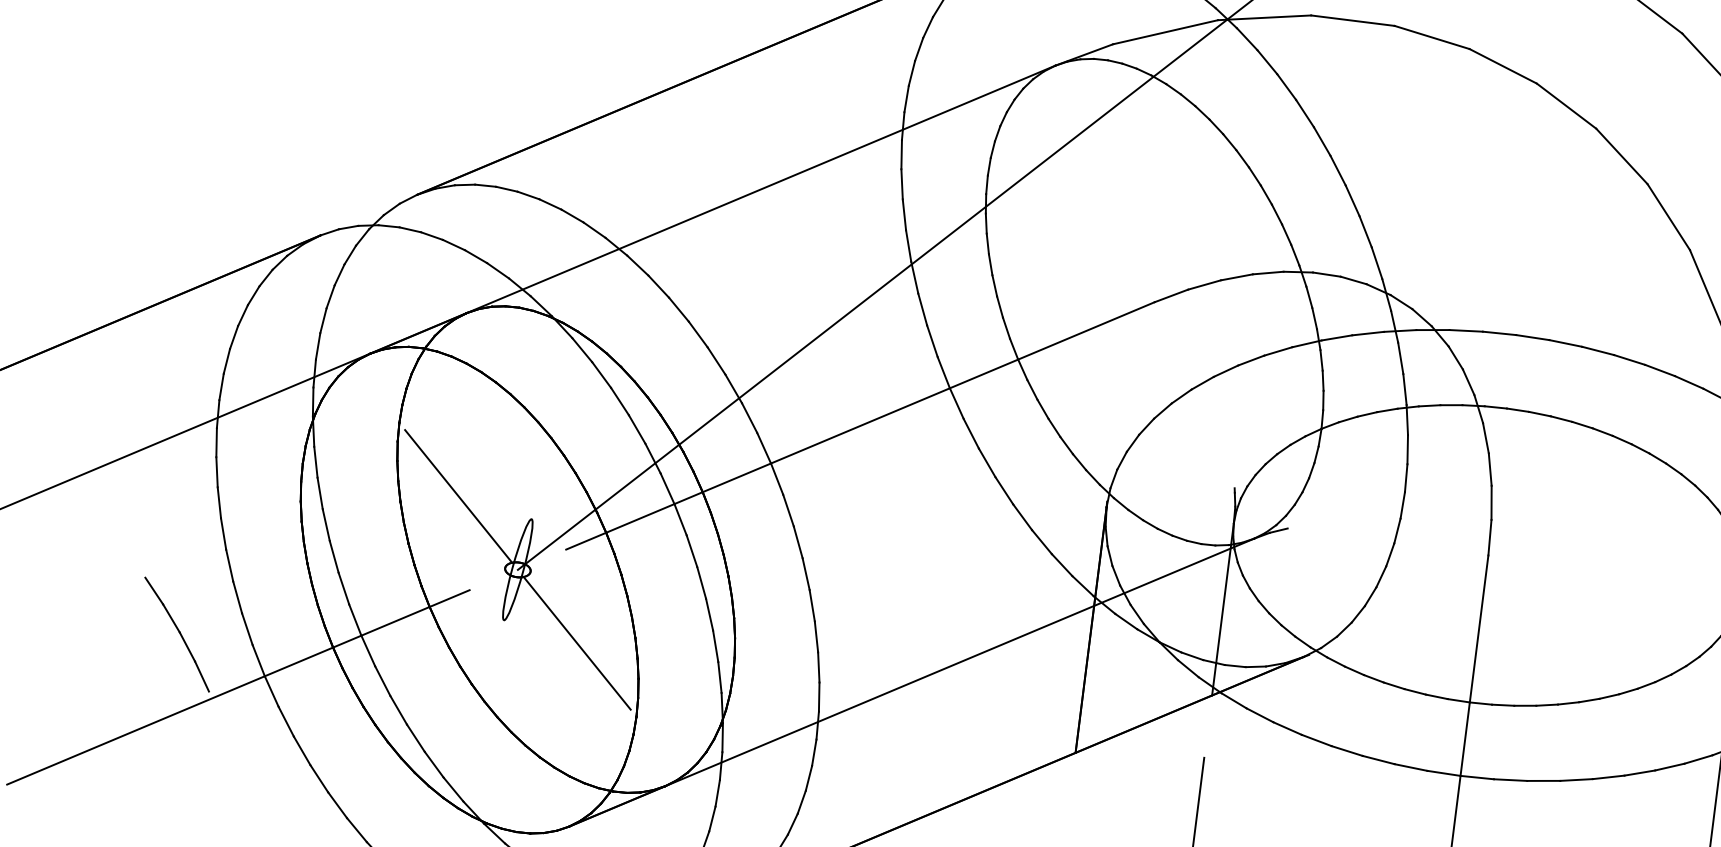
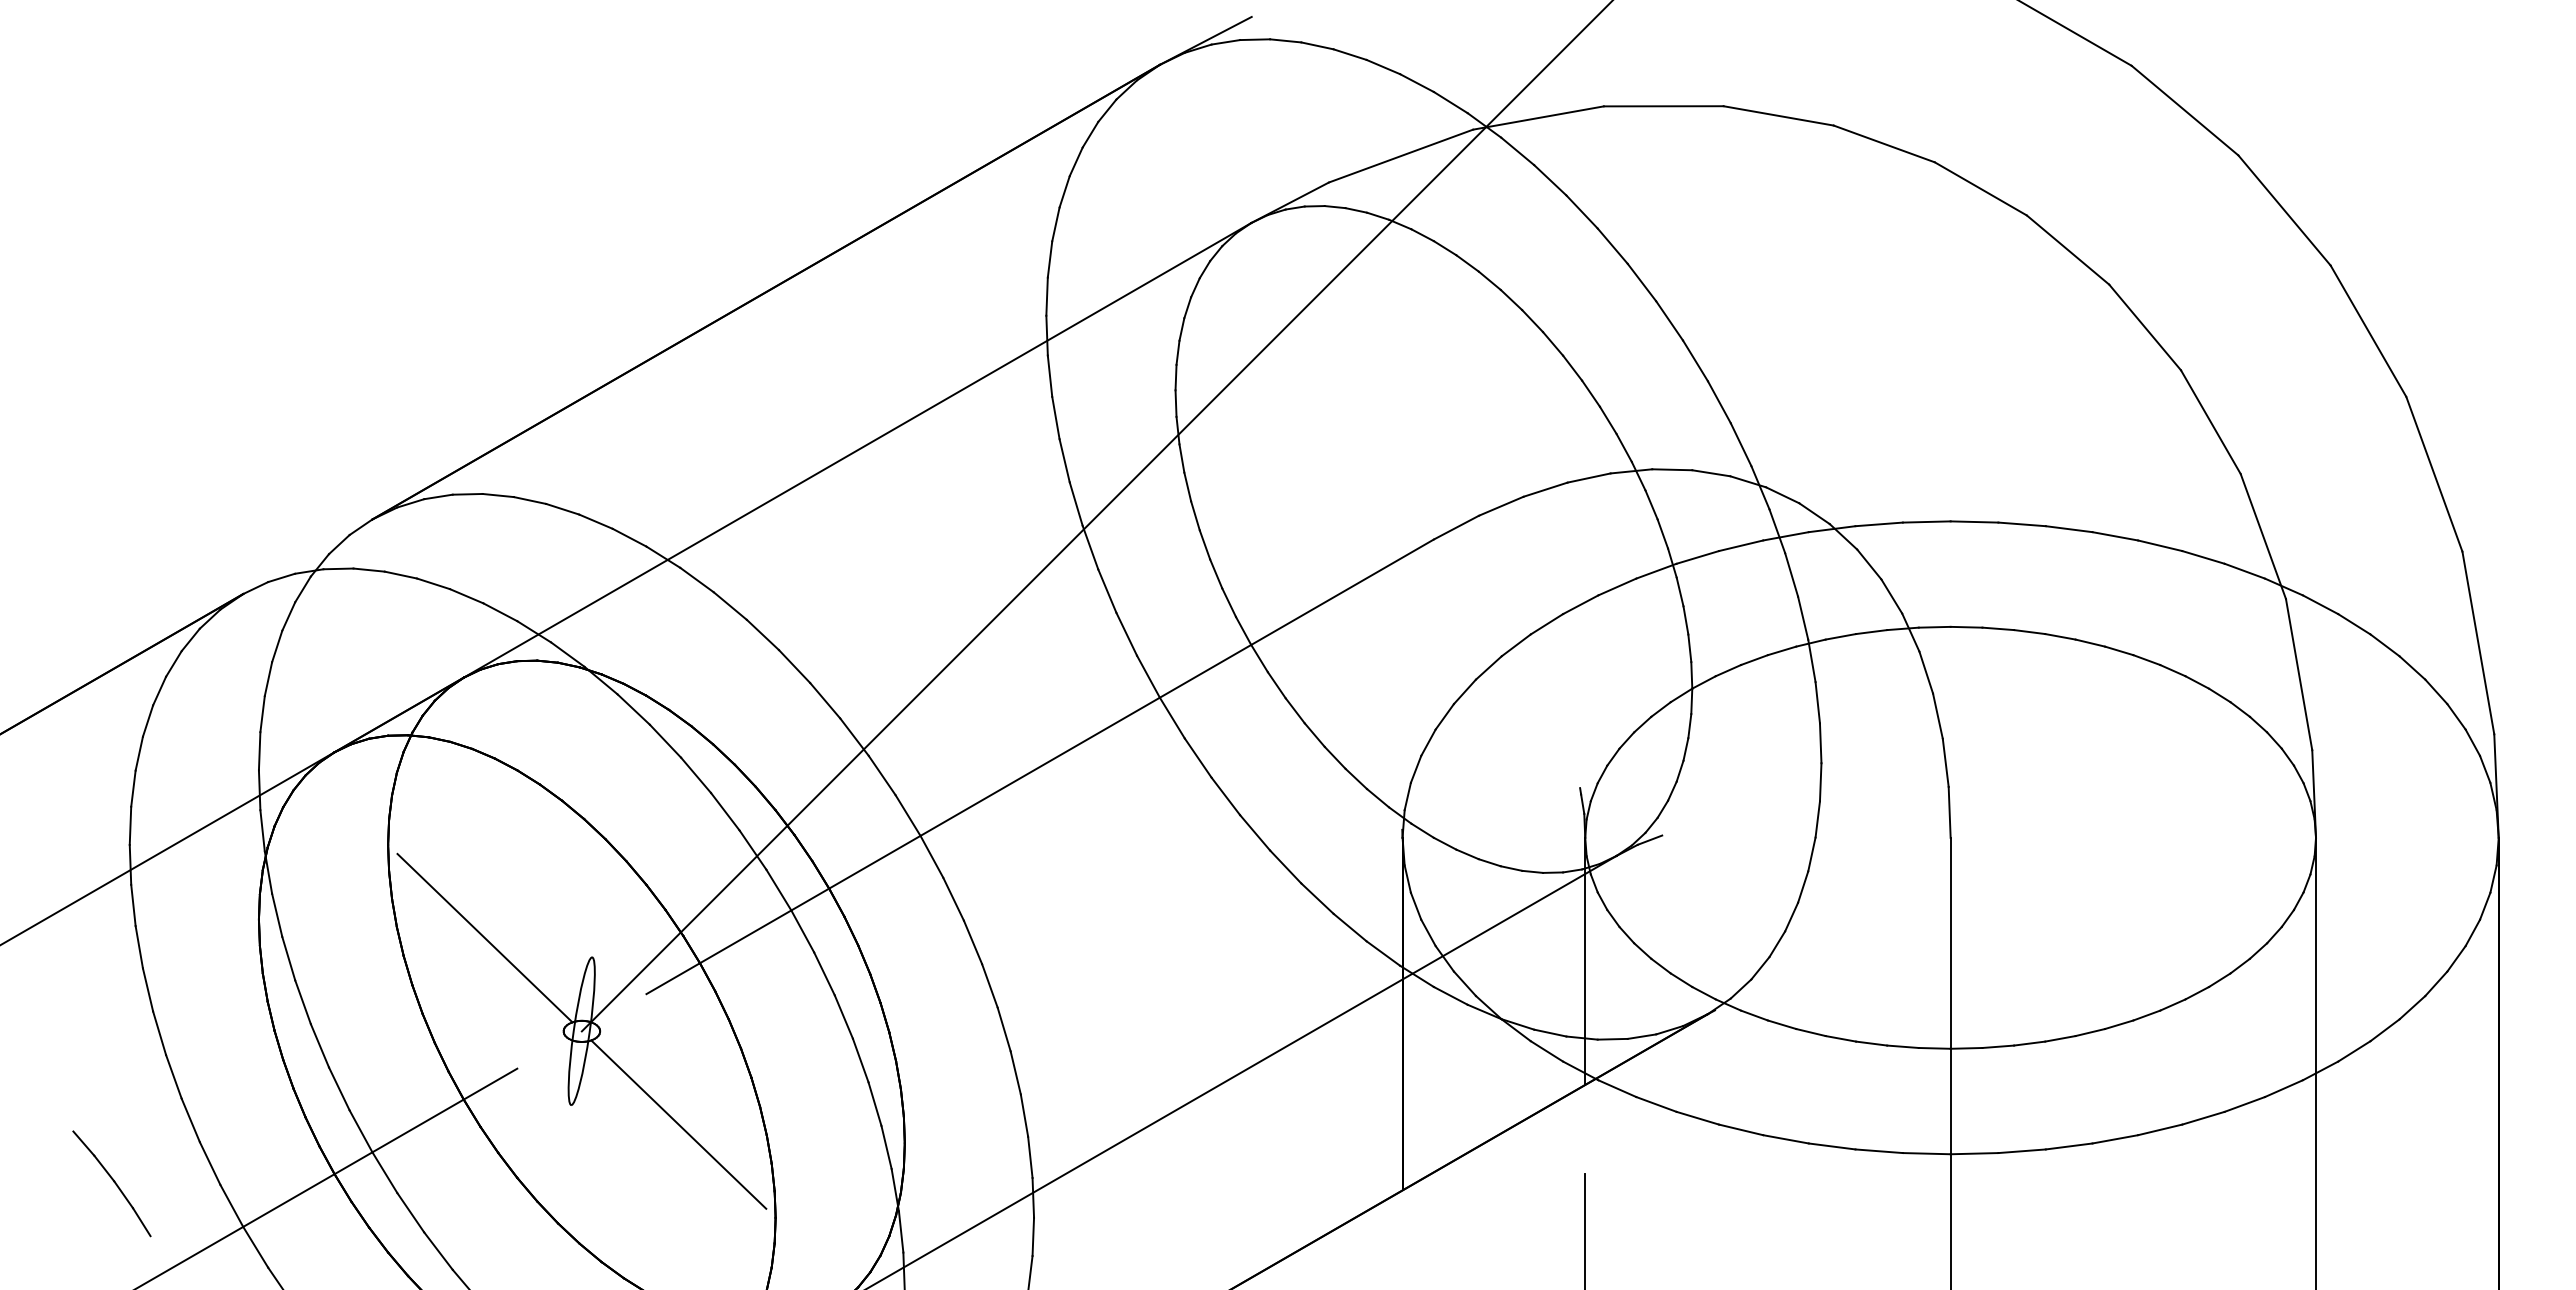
part: (176, 634) -> (111, 1183), size x0.7

